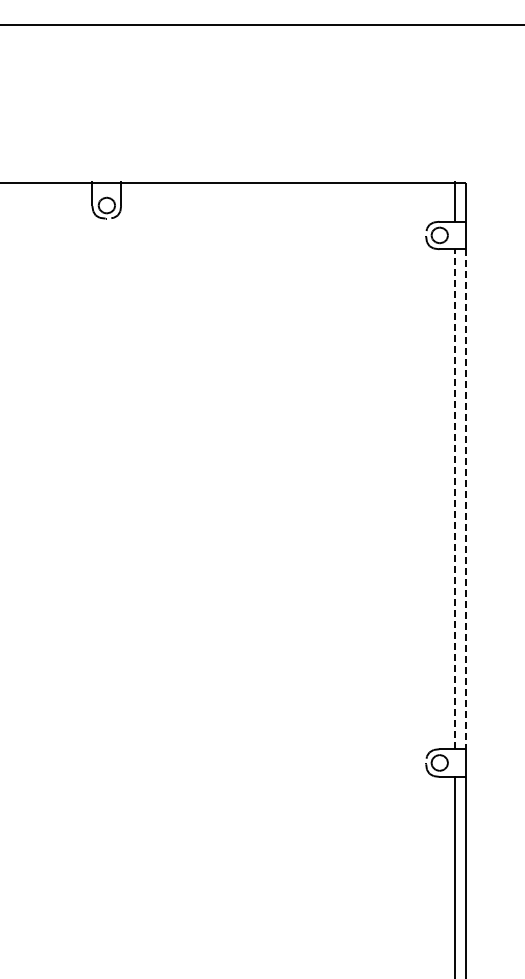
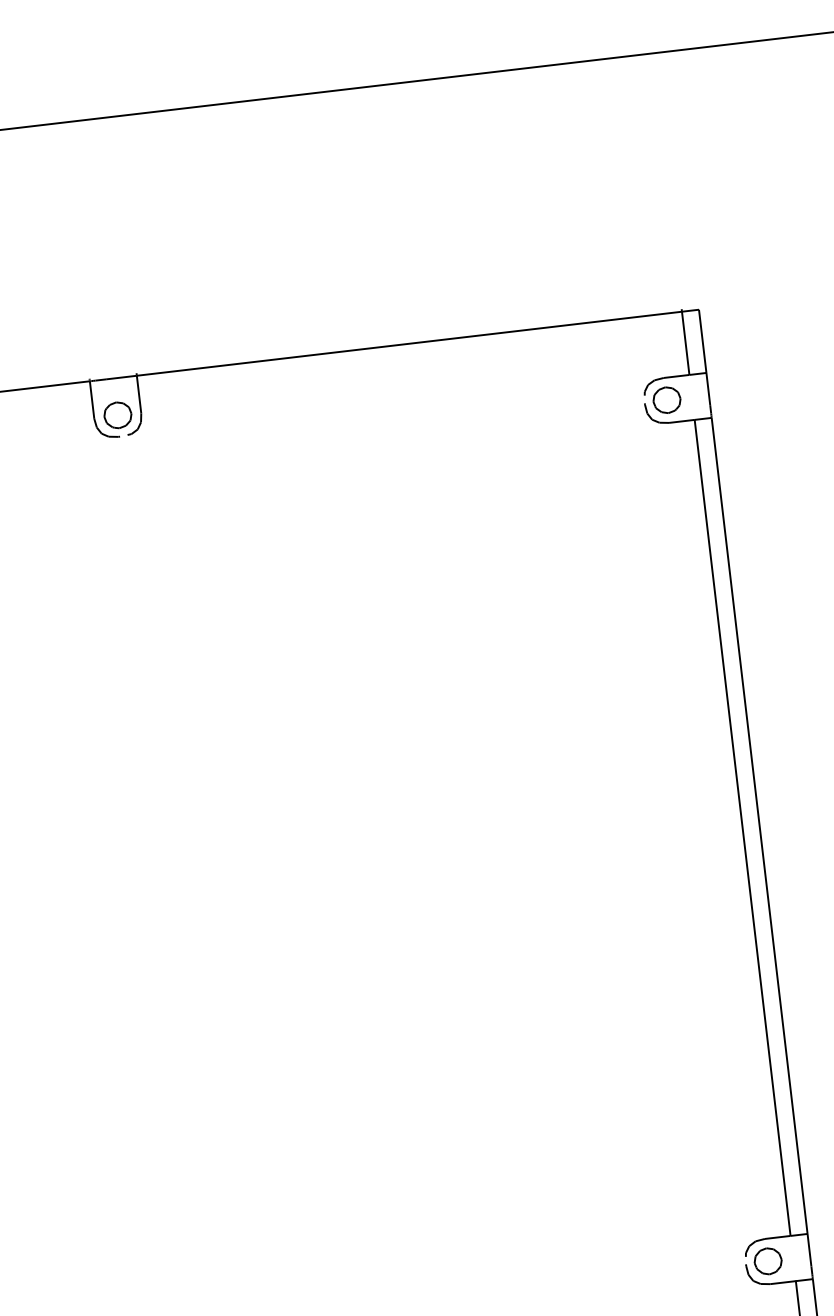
line: (455, 499) -> (743, 828), dashed -> solid
line: (465, 499) -> (759, 826), dashed -> solid

